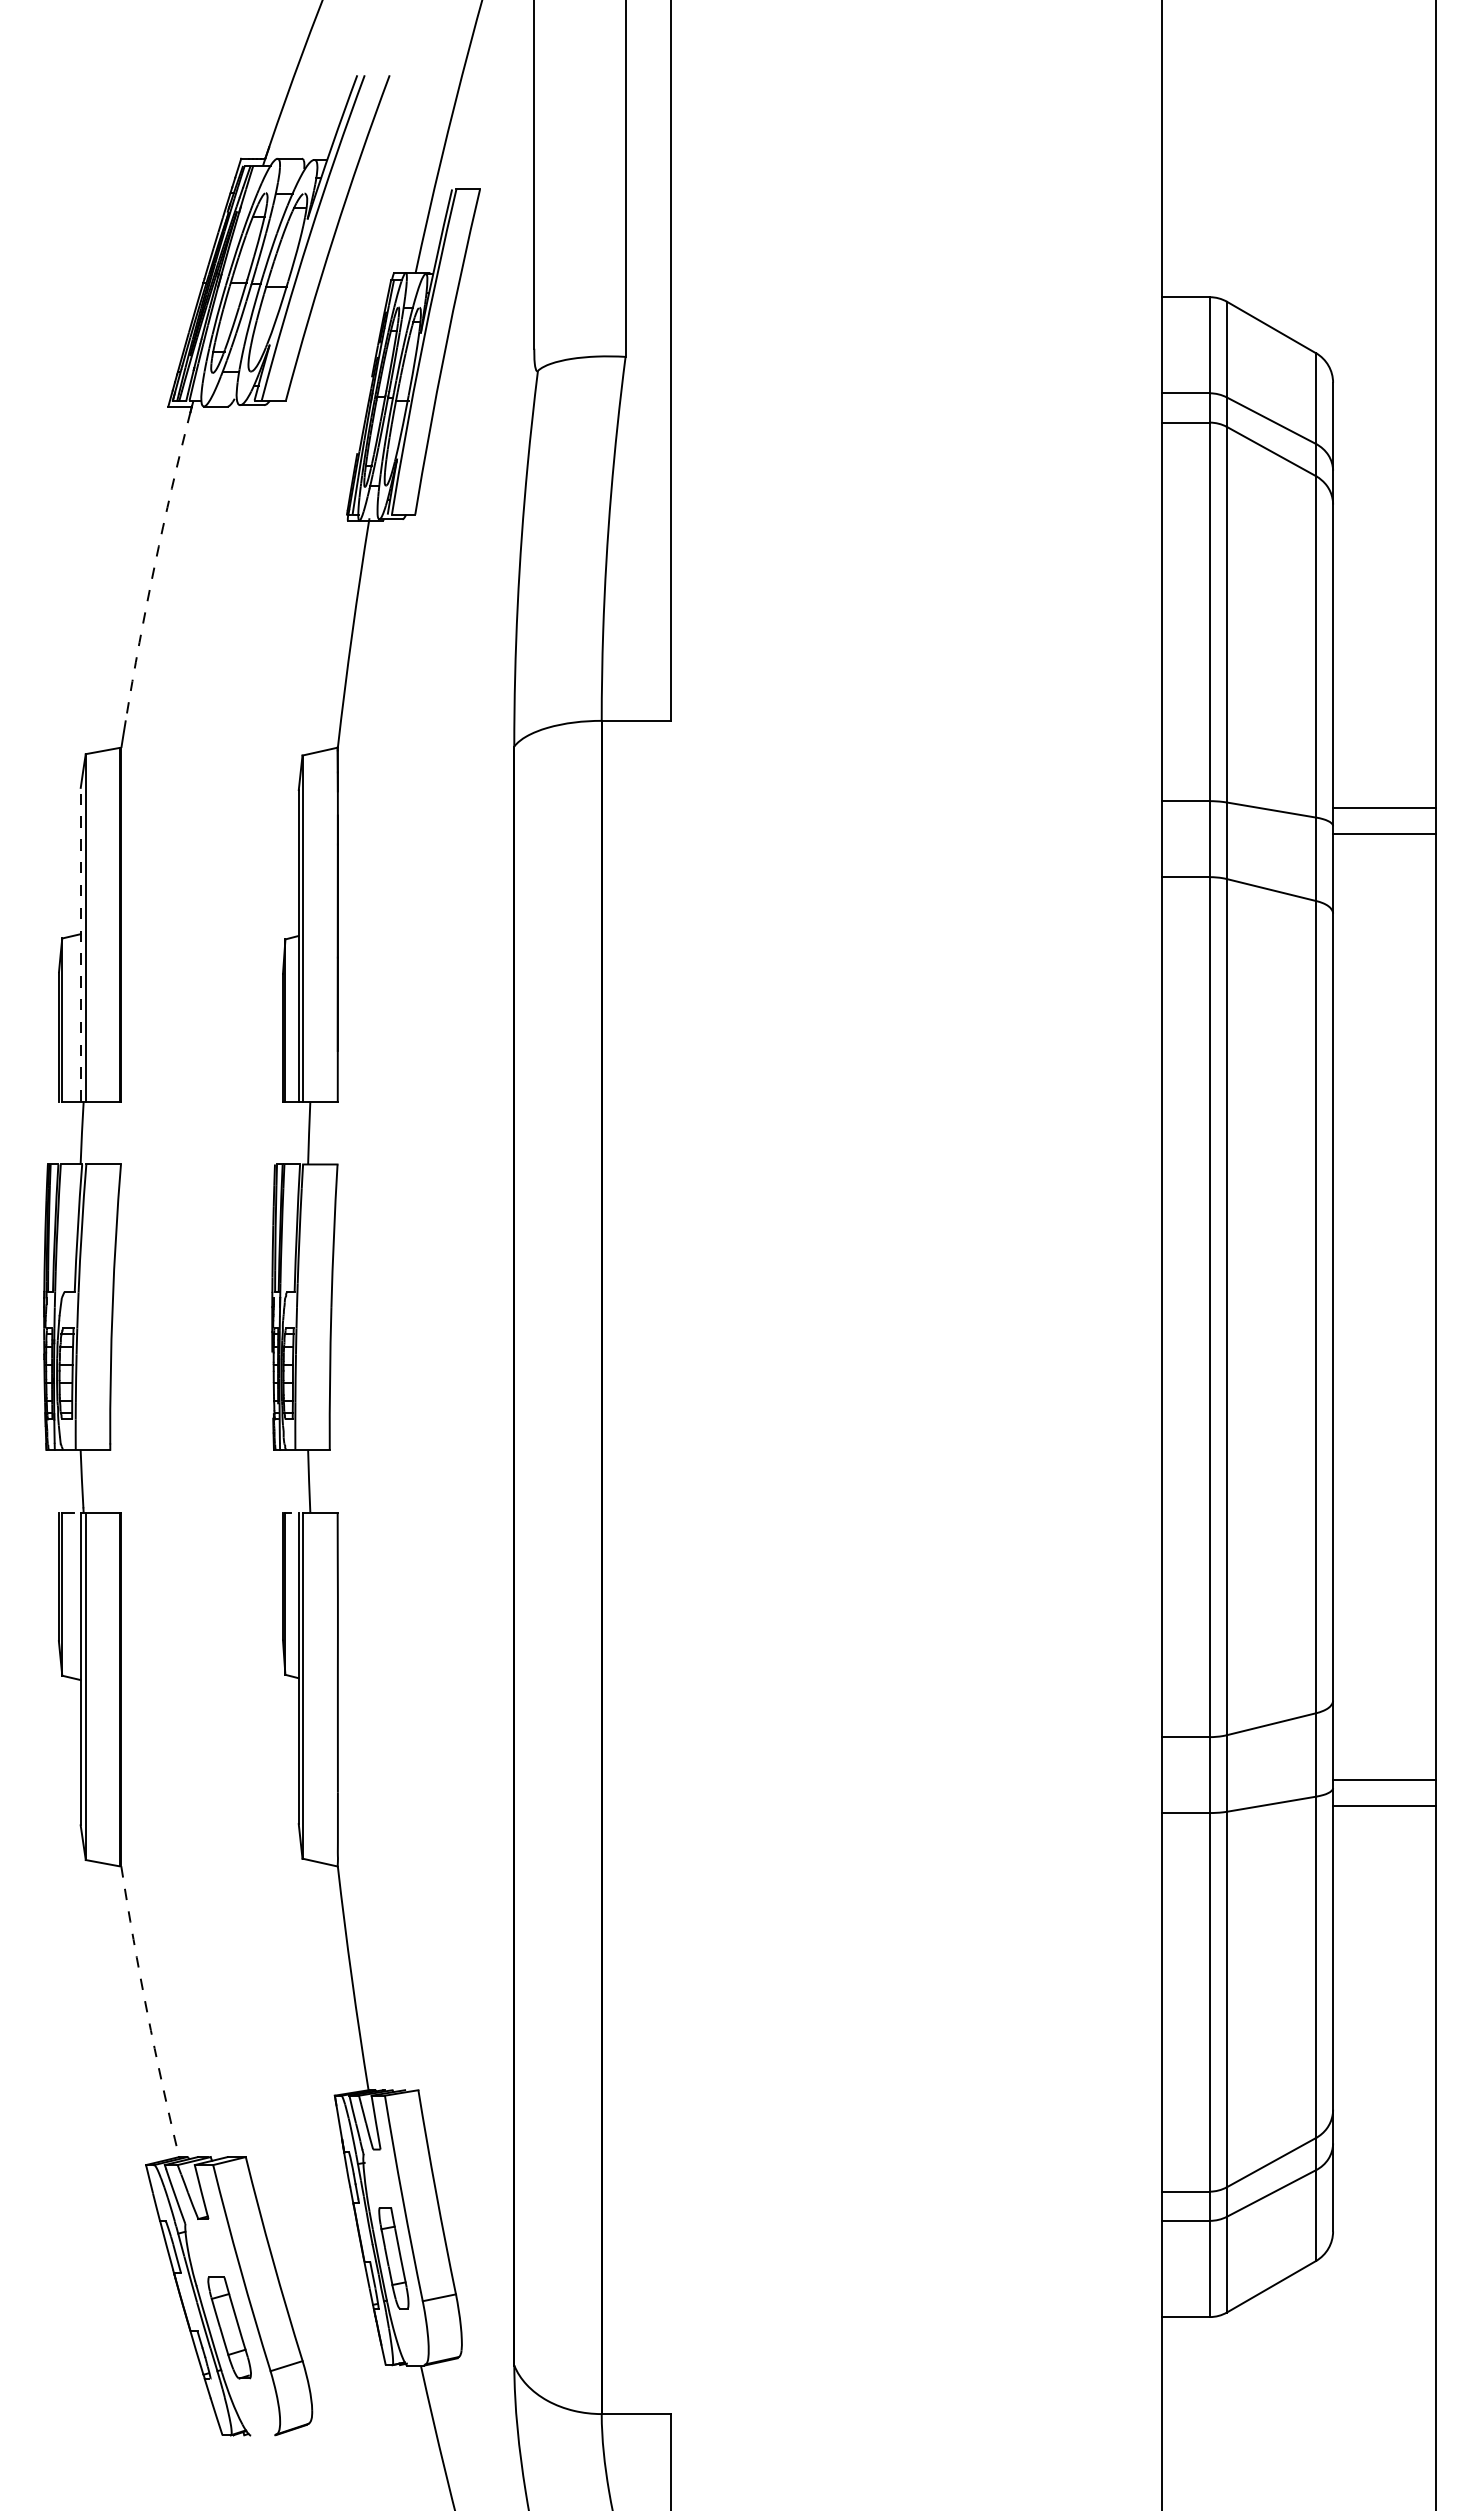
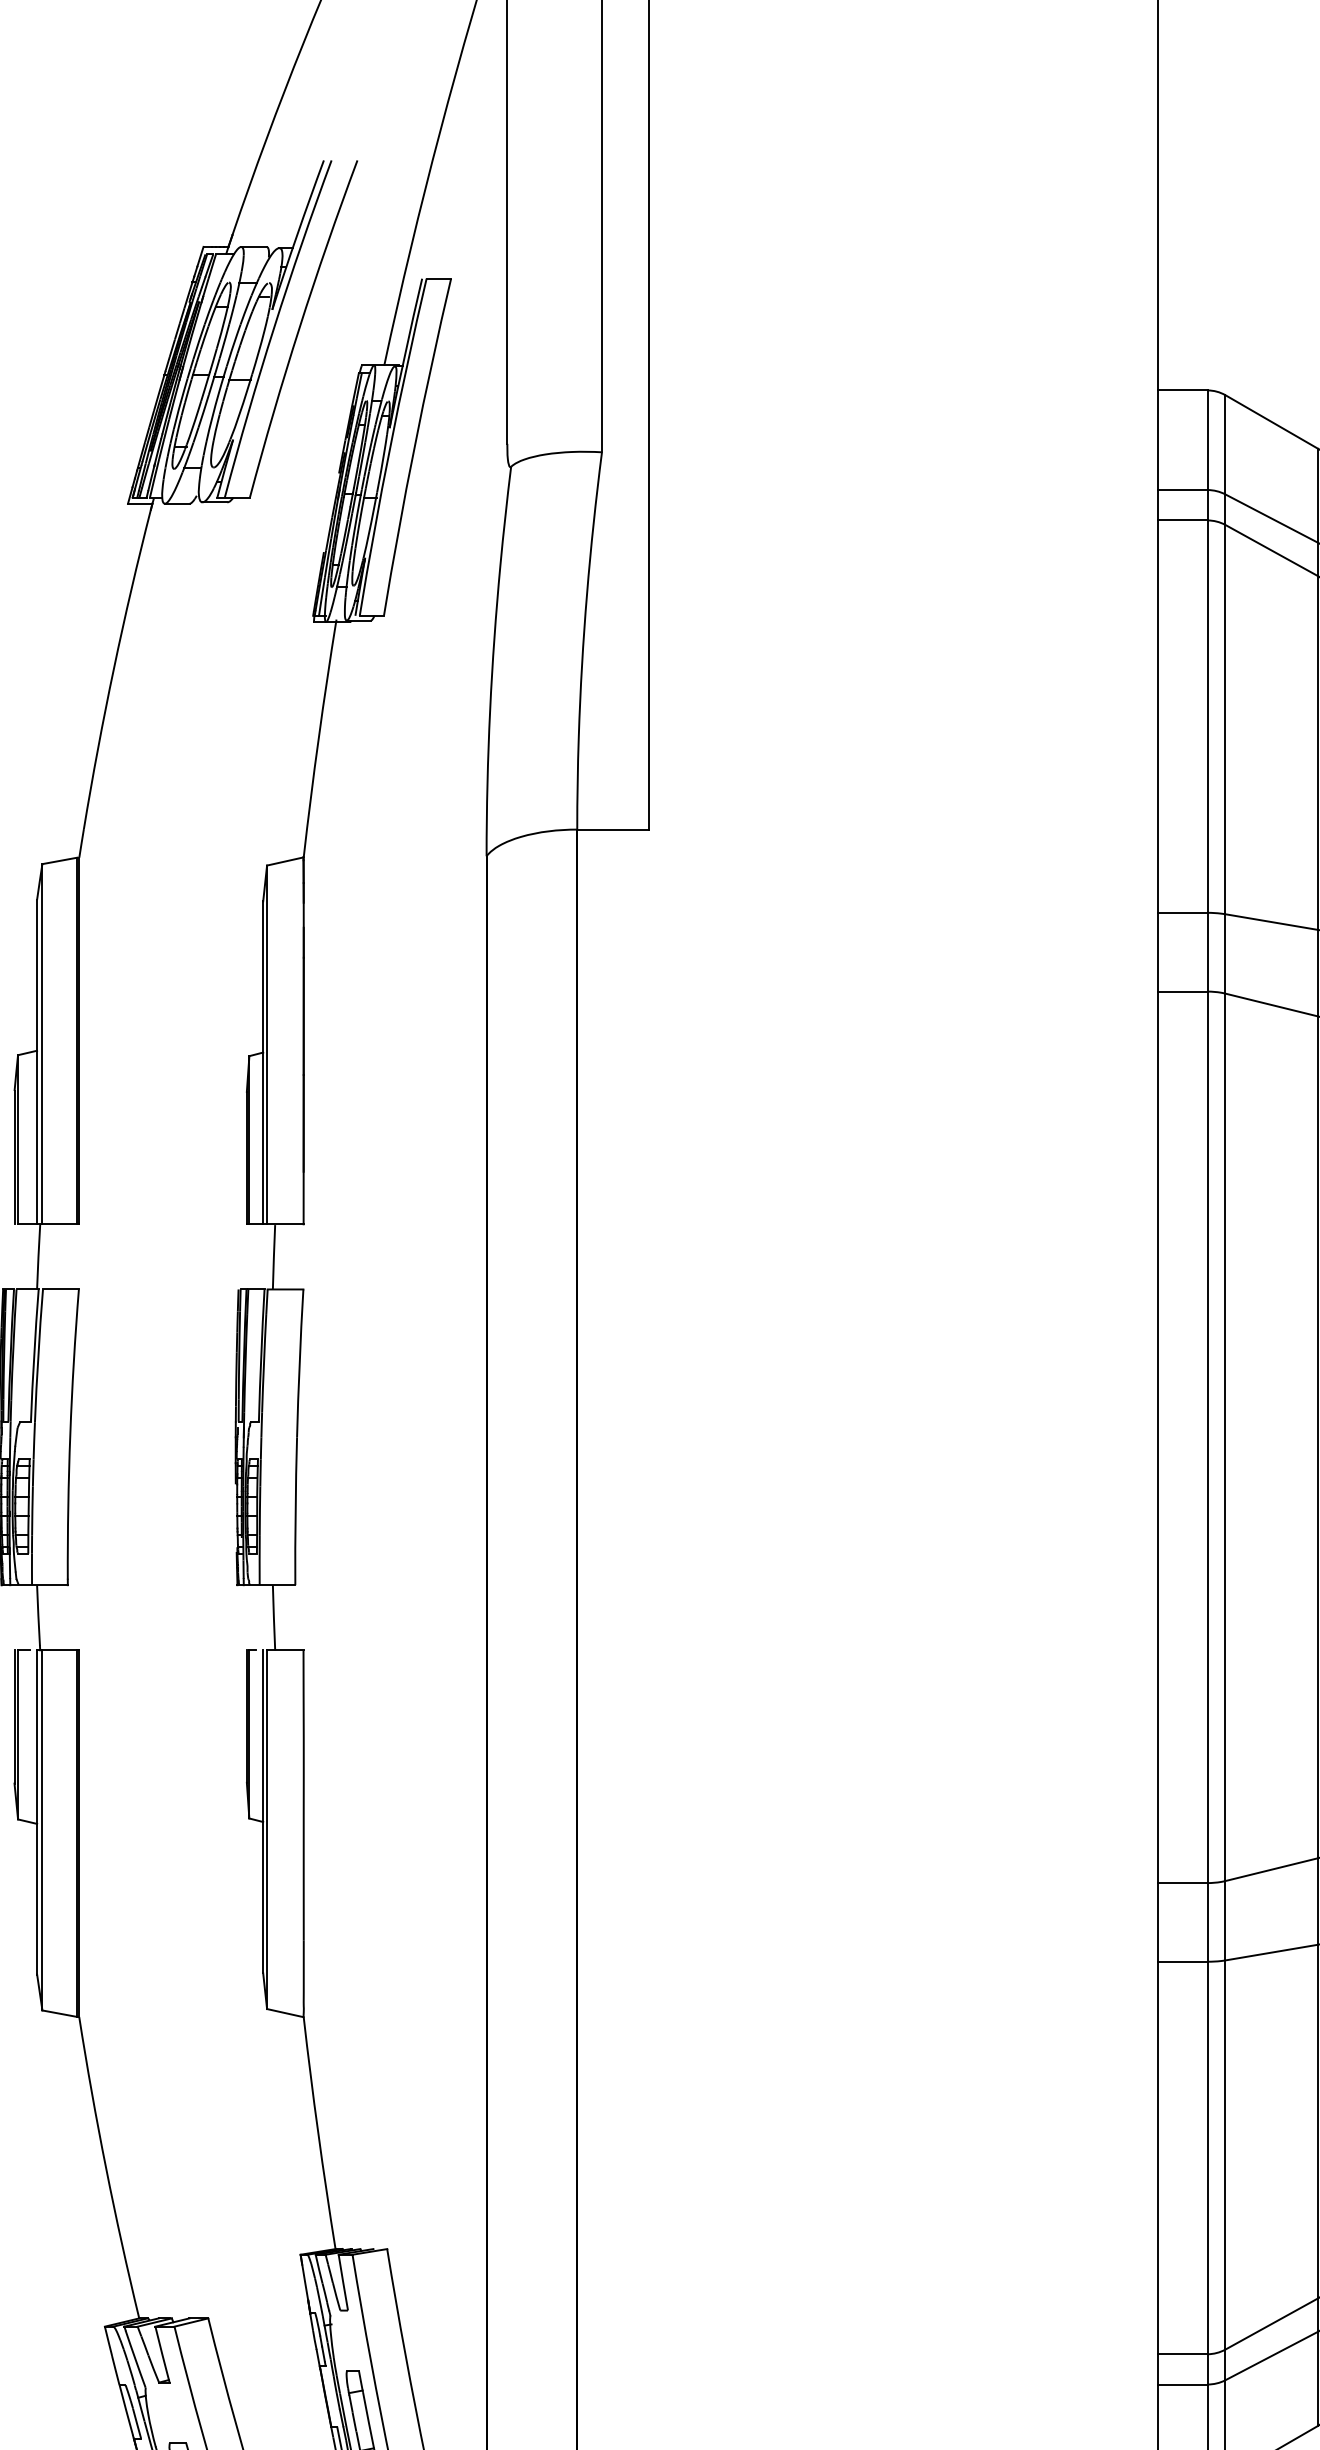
arc: (154, 565) -> (113, 668), dashed -> solid
line: (80, 944) -> (36, 1061), dashed -> solid
arc: (147, 2012) -> (106, 2168), dashed -> solid

